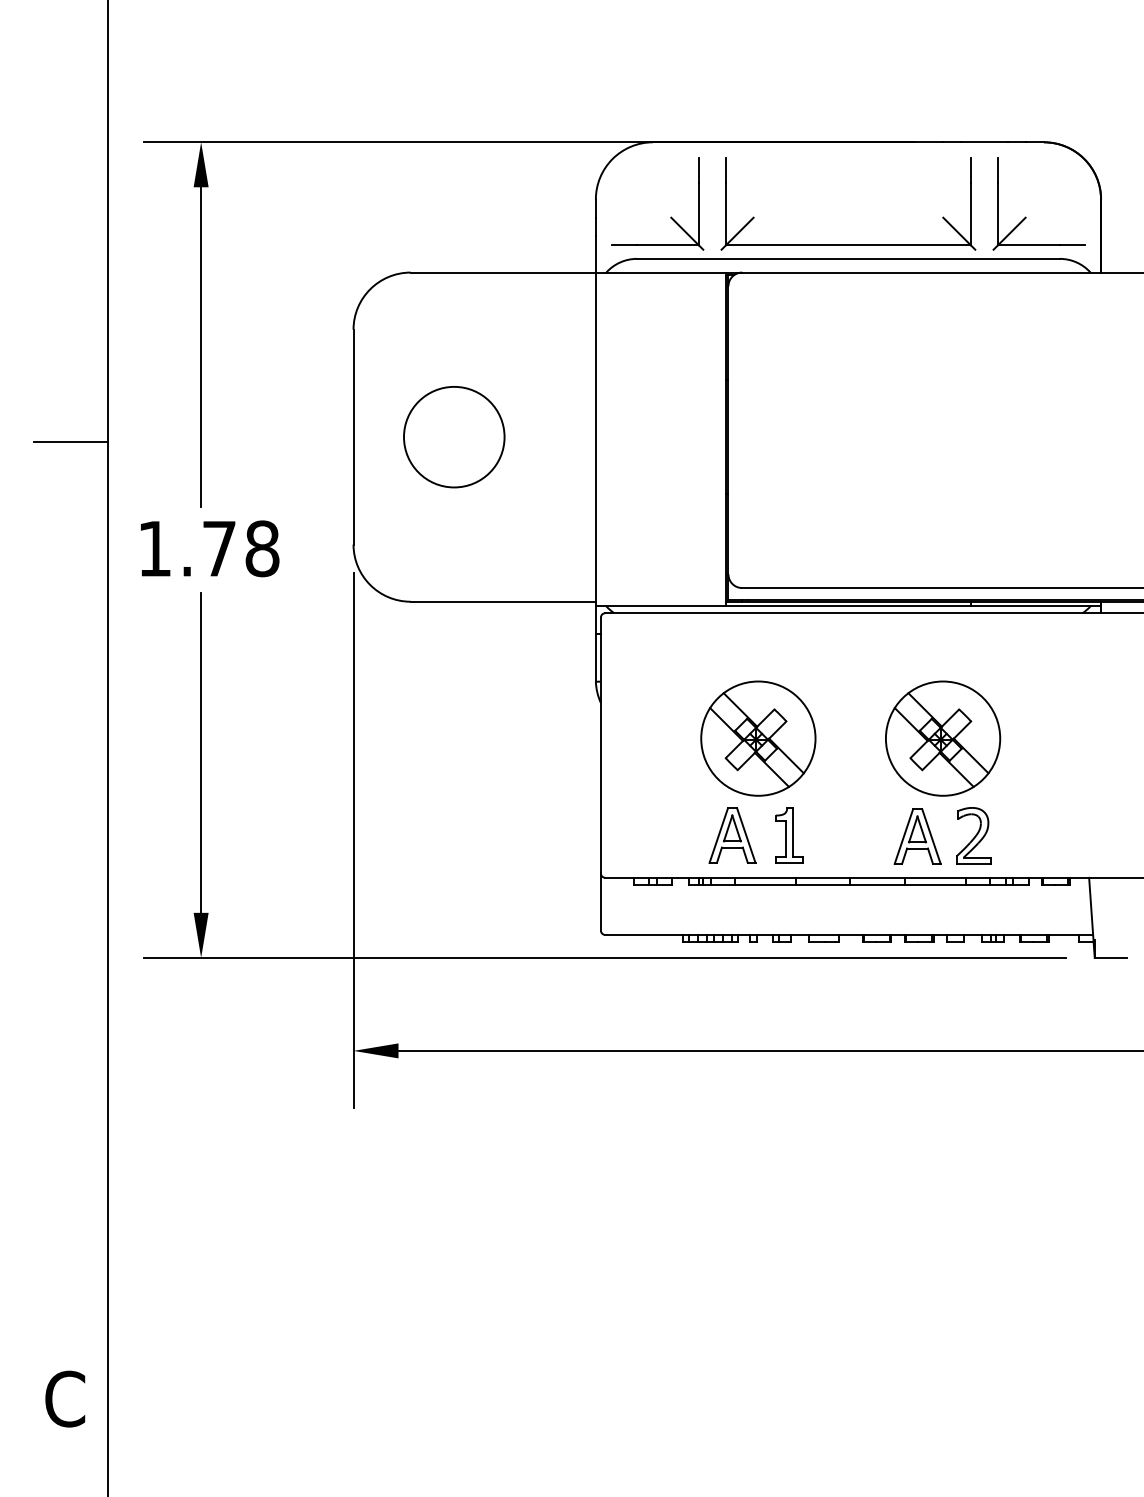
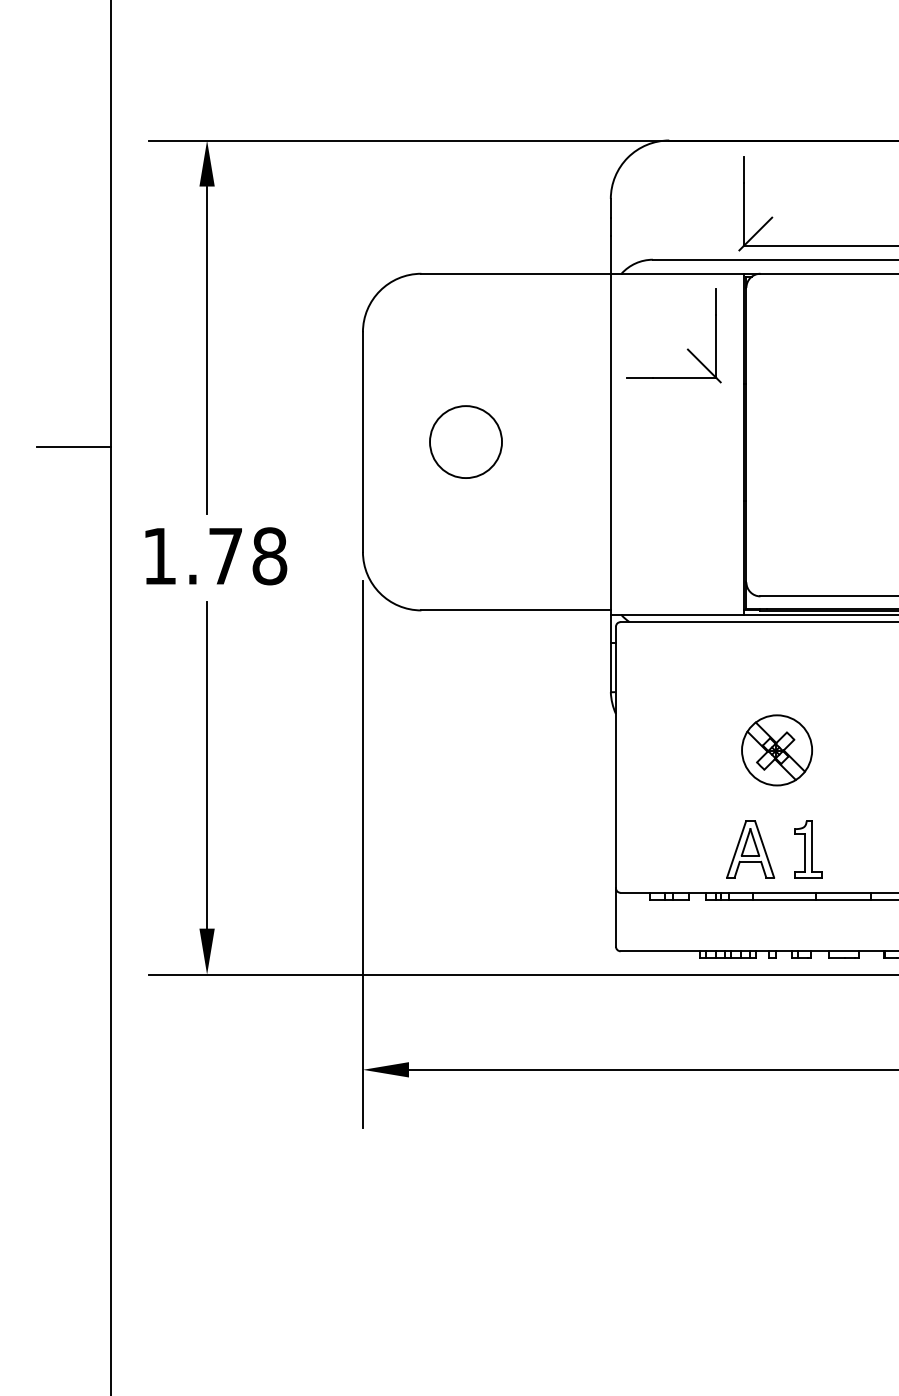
part: (671, 216) -> (688, 348), moved
circle: (454, 436) -> (466, 441), size x0.7
part: (758, 738) -> (777, 750), size x0.6

